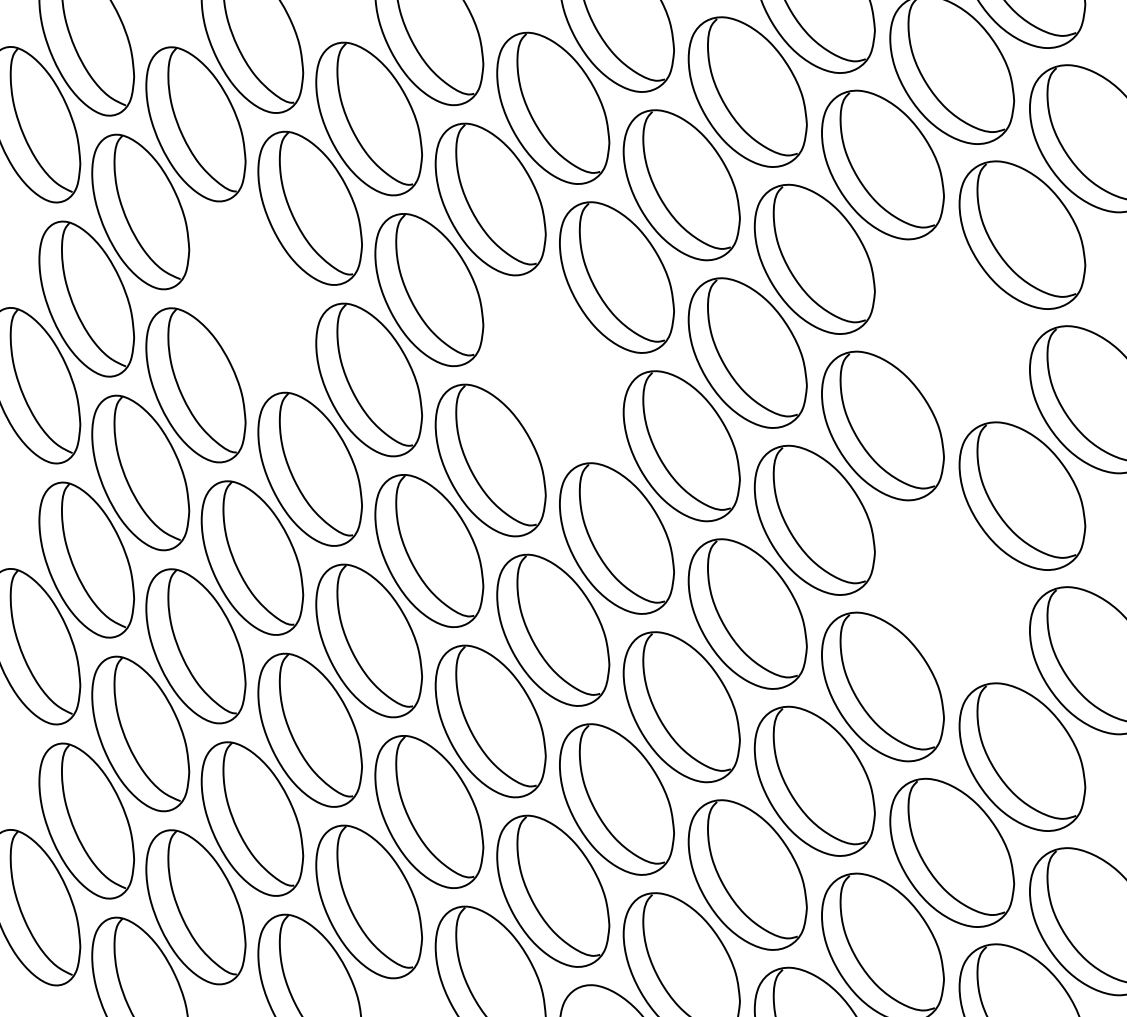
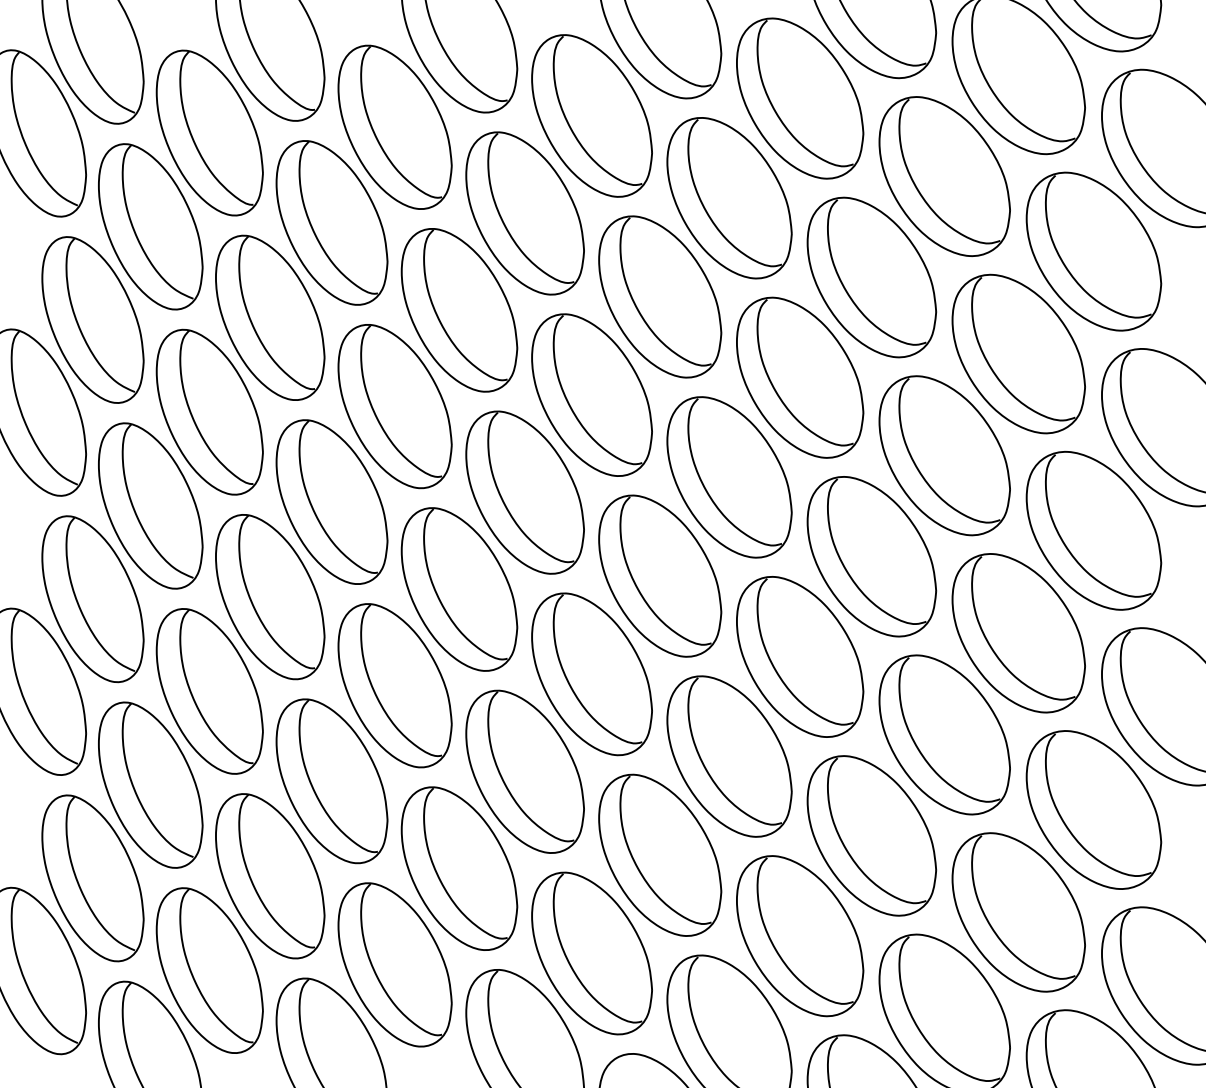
part: (252, 296) -> (270, 317), added
part: (951, 330) -> (1018, 353), added
part: (552, 368) -> (591, 394), added
part: (951, 592) -> (1018, 633), added

